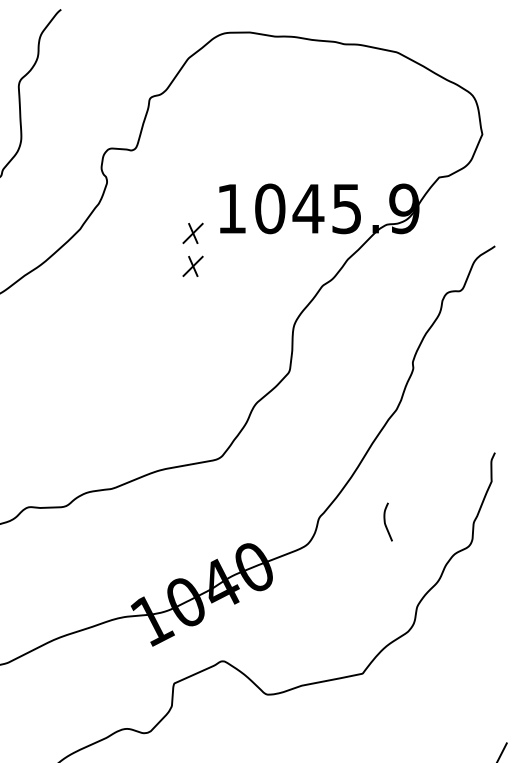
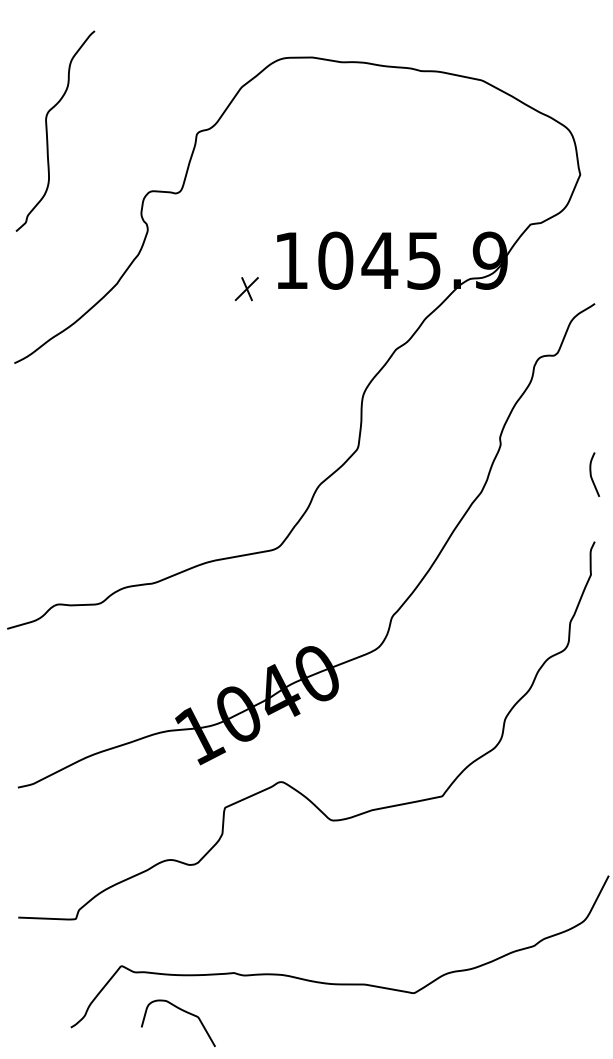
part: (192, 266) -> (246, 327), removed
curve: (385, 521) -> (591, 474), moved

